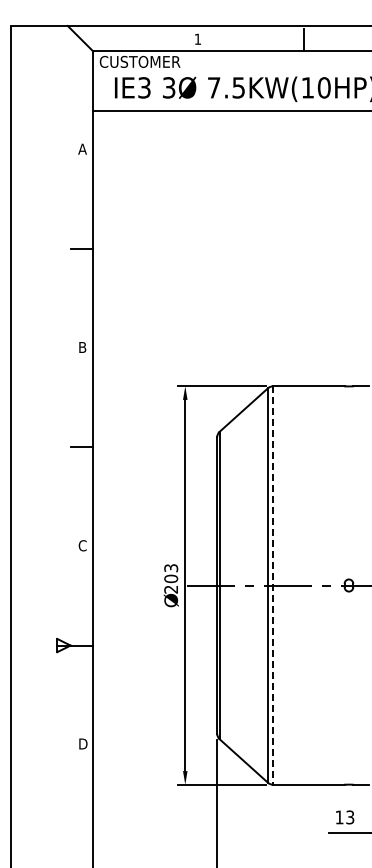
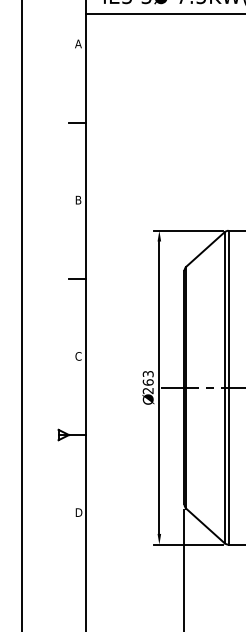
text: (170, 578) -> (147, 382), 203 -> 263
line: (273, 586) -> (228, 388), dashed -> solid

